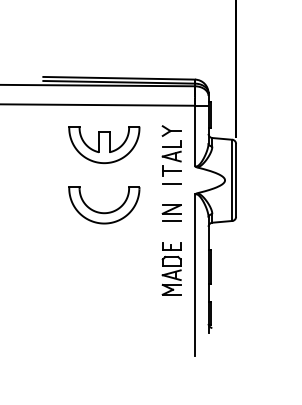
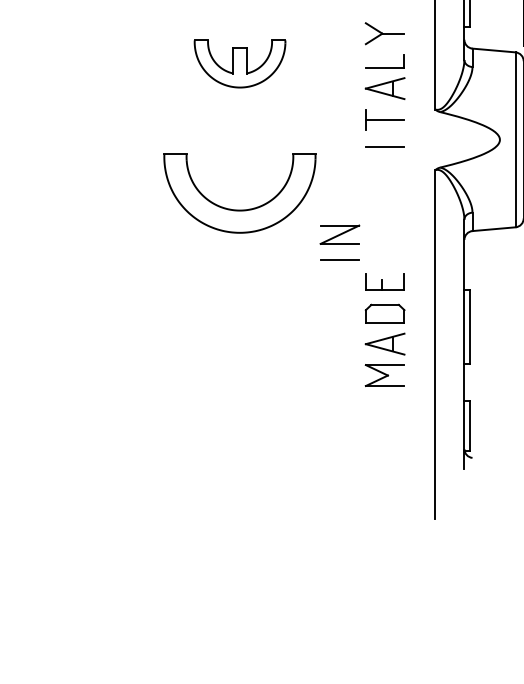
part: (104, 145) -> (240, 64), size x0.6
part: (171, 212) -> (339, 241), moved

